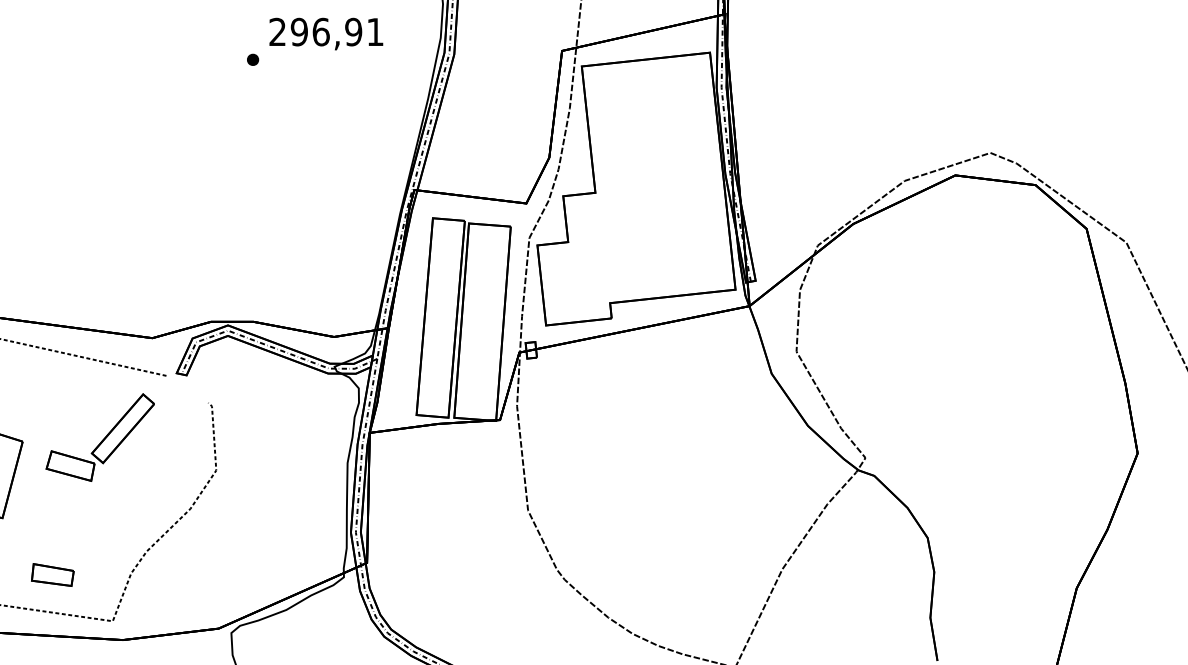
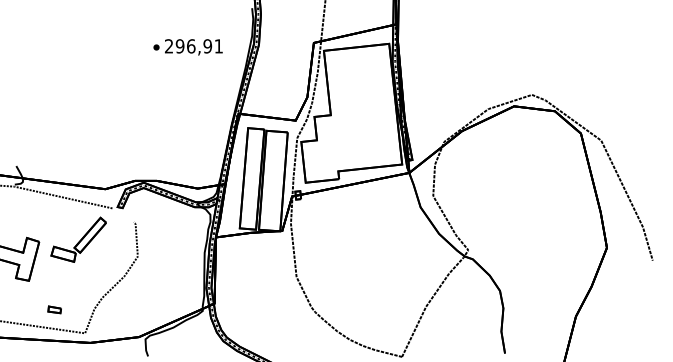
text: (325, 34) -> (193, 47), moved
part: (52, 574) -> (54, 309), size x0.6

